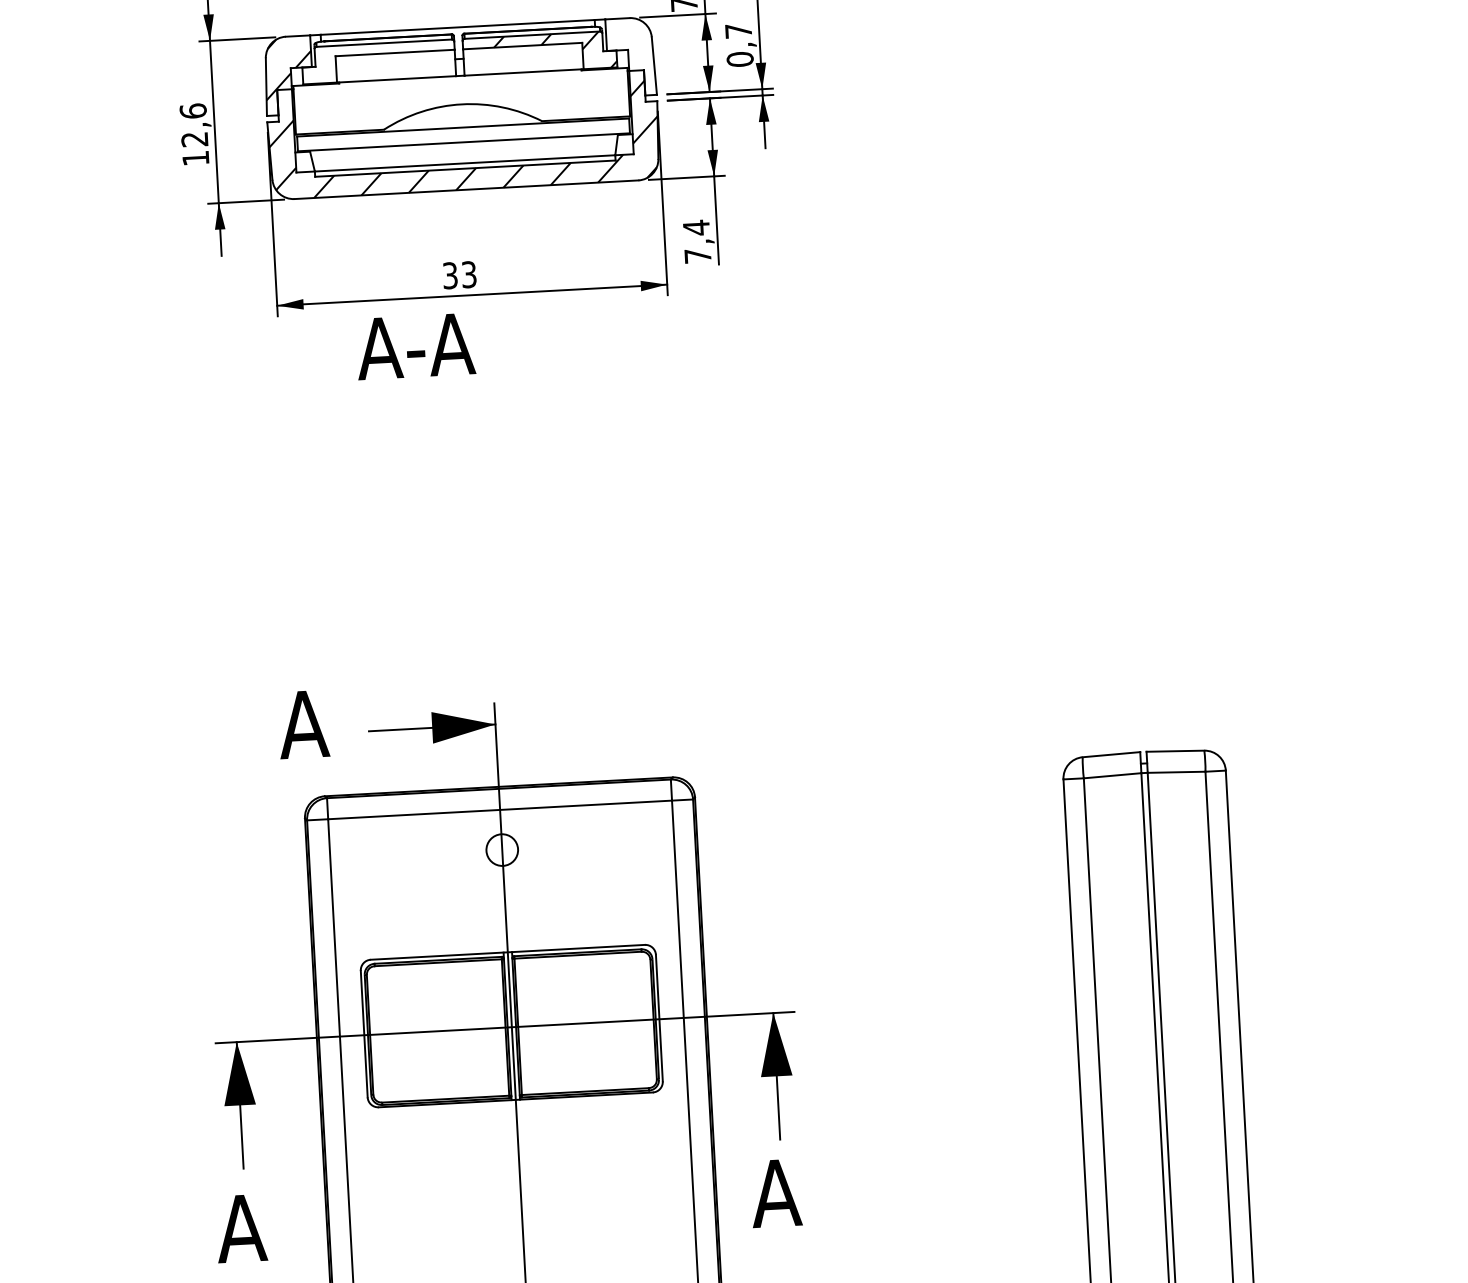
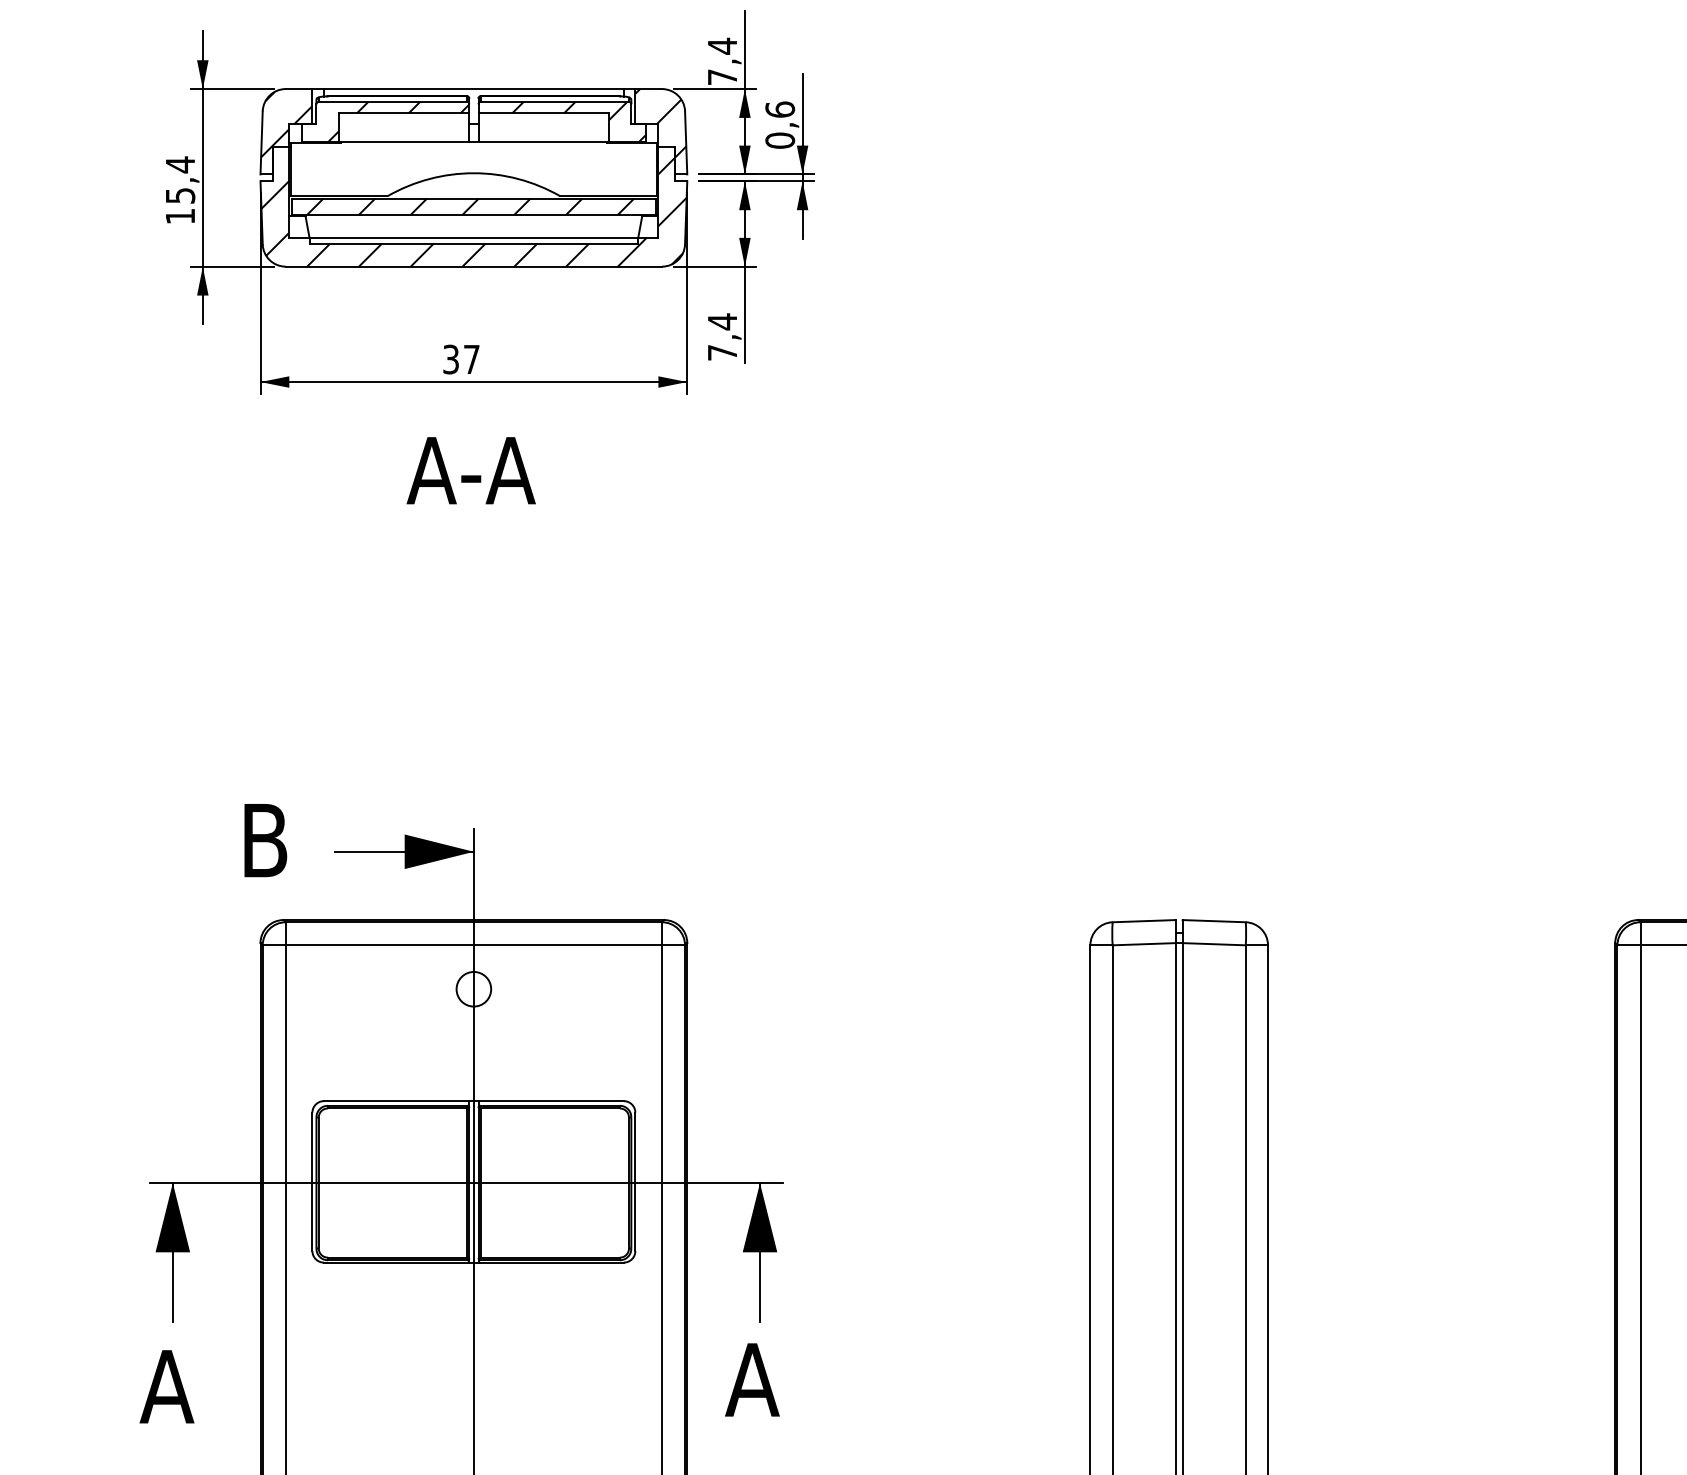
text: (738, 30) -> (780, 109), 0,7 -> 0,6
hatch: (629, 49) -> (660, 123), added
hatch: (390, 60) -> (398, 121), added
text: (194, 124) -> (180, 179), 12,6 -> 15,4
hatch: (460, 134) -> (470, 206), added
text: (468, 274) -> (471, 359), 33 -> 37
text: (415, 346) -> (470, 470), moved
text: (303, 724) -> (264, 840), A -> B

